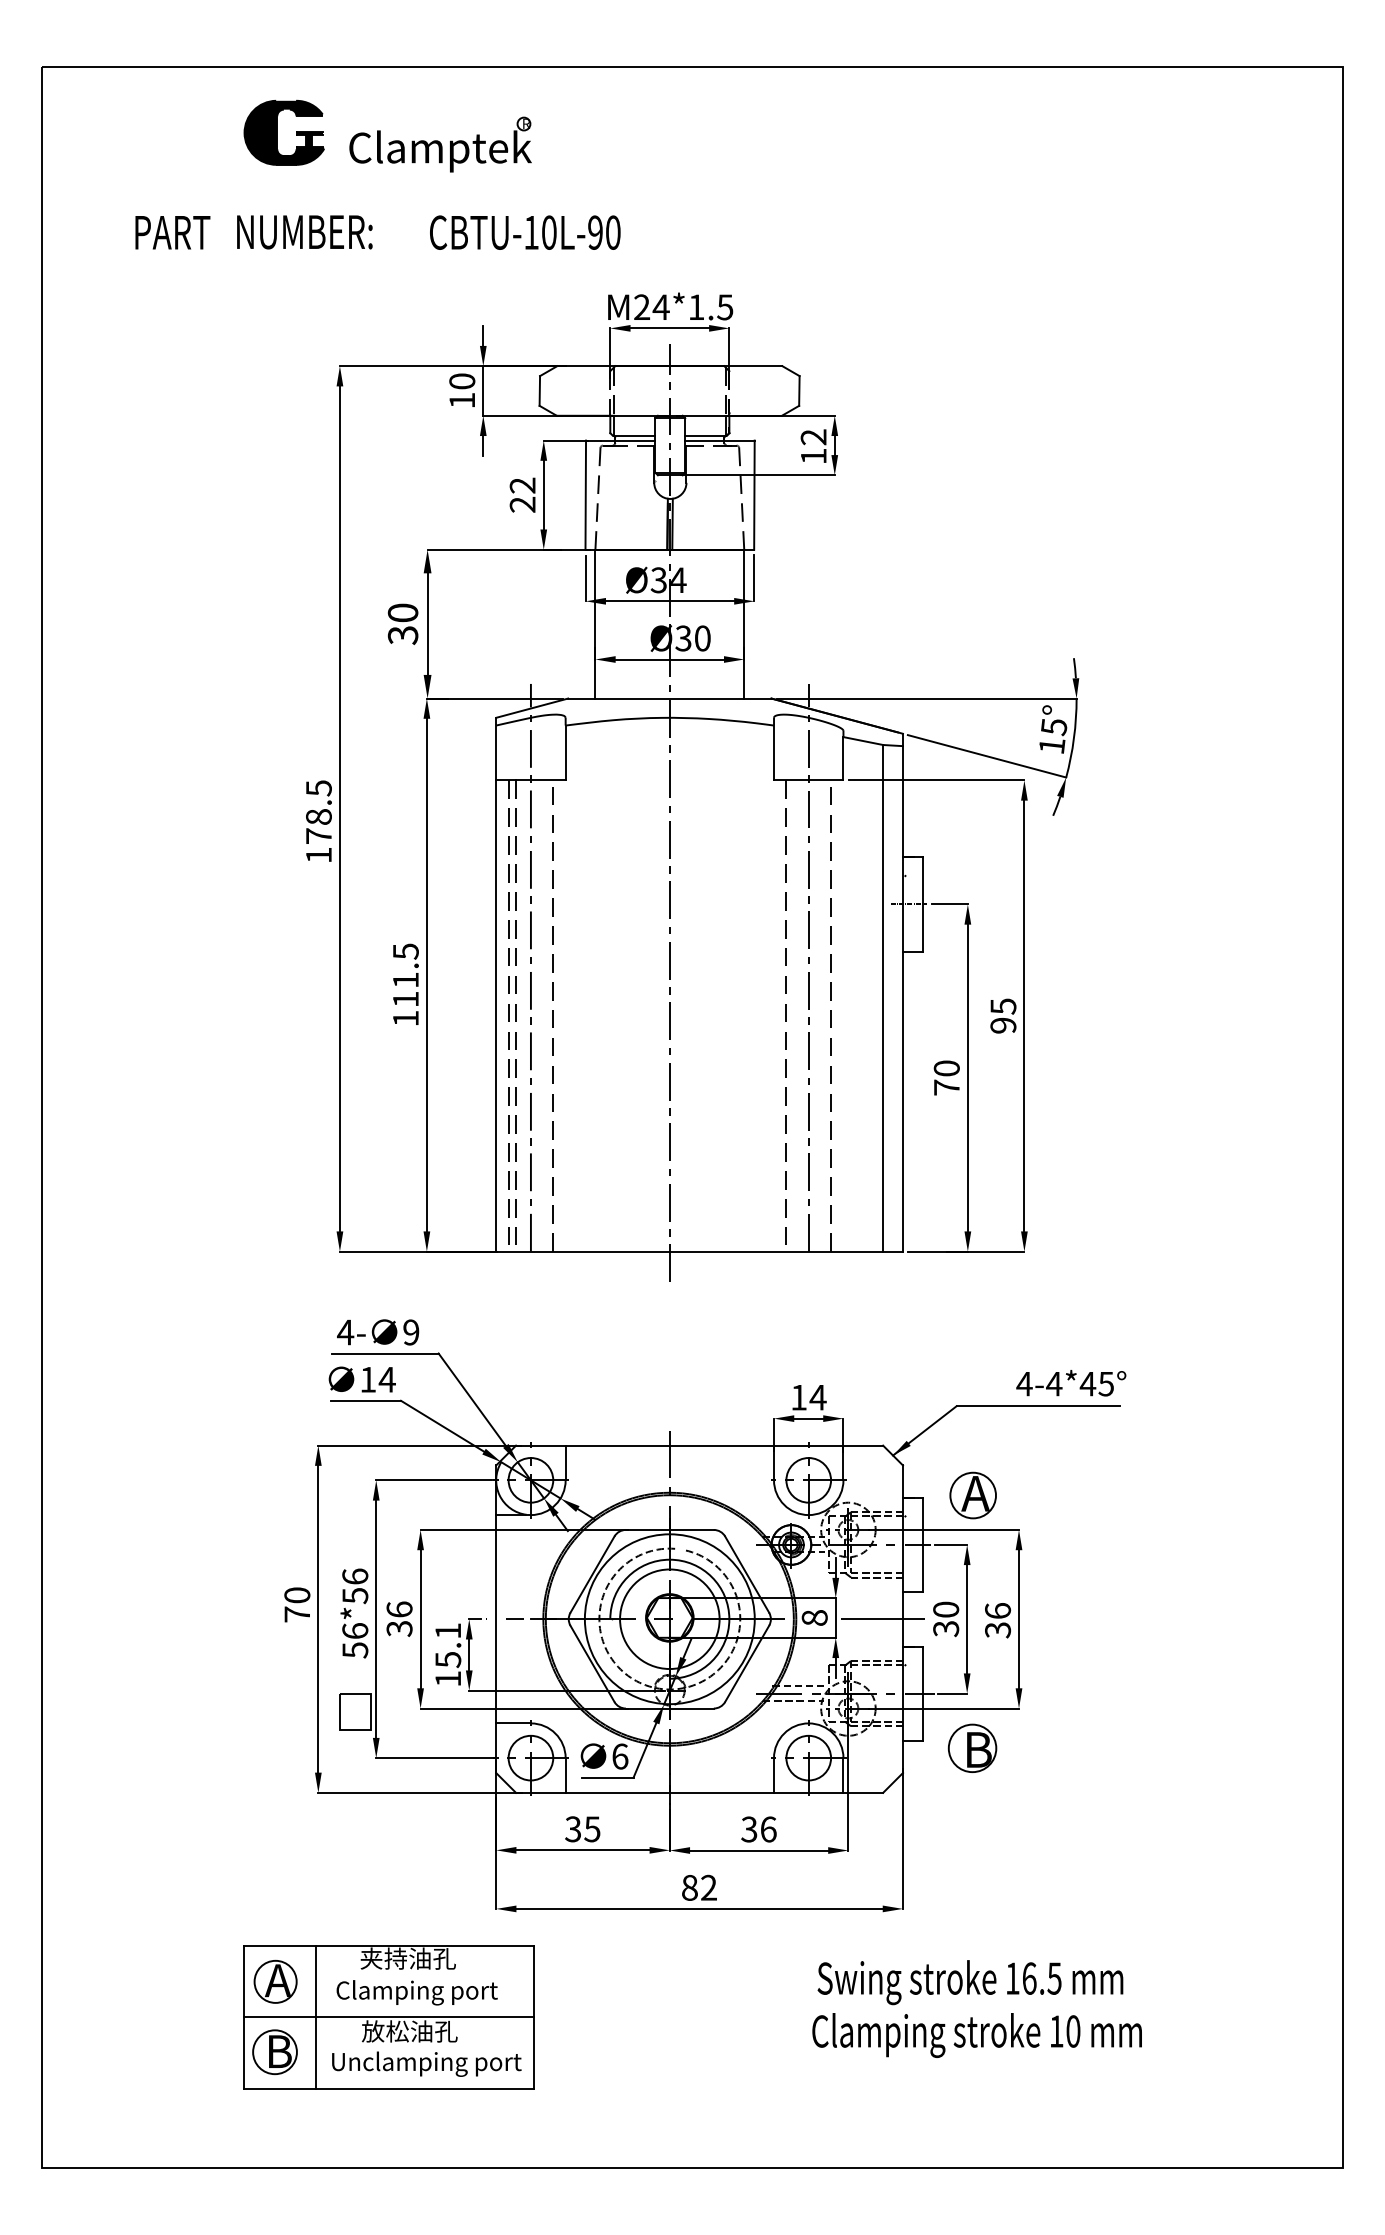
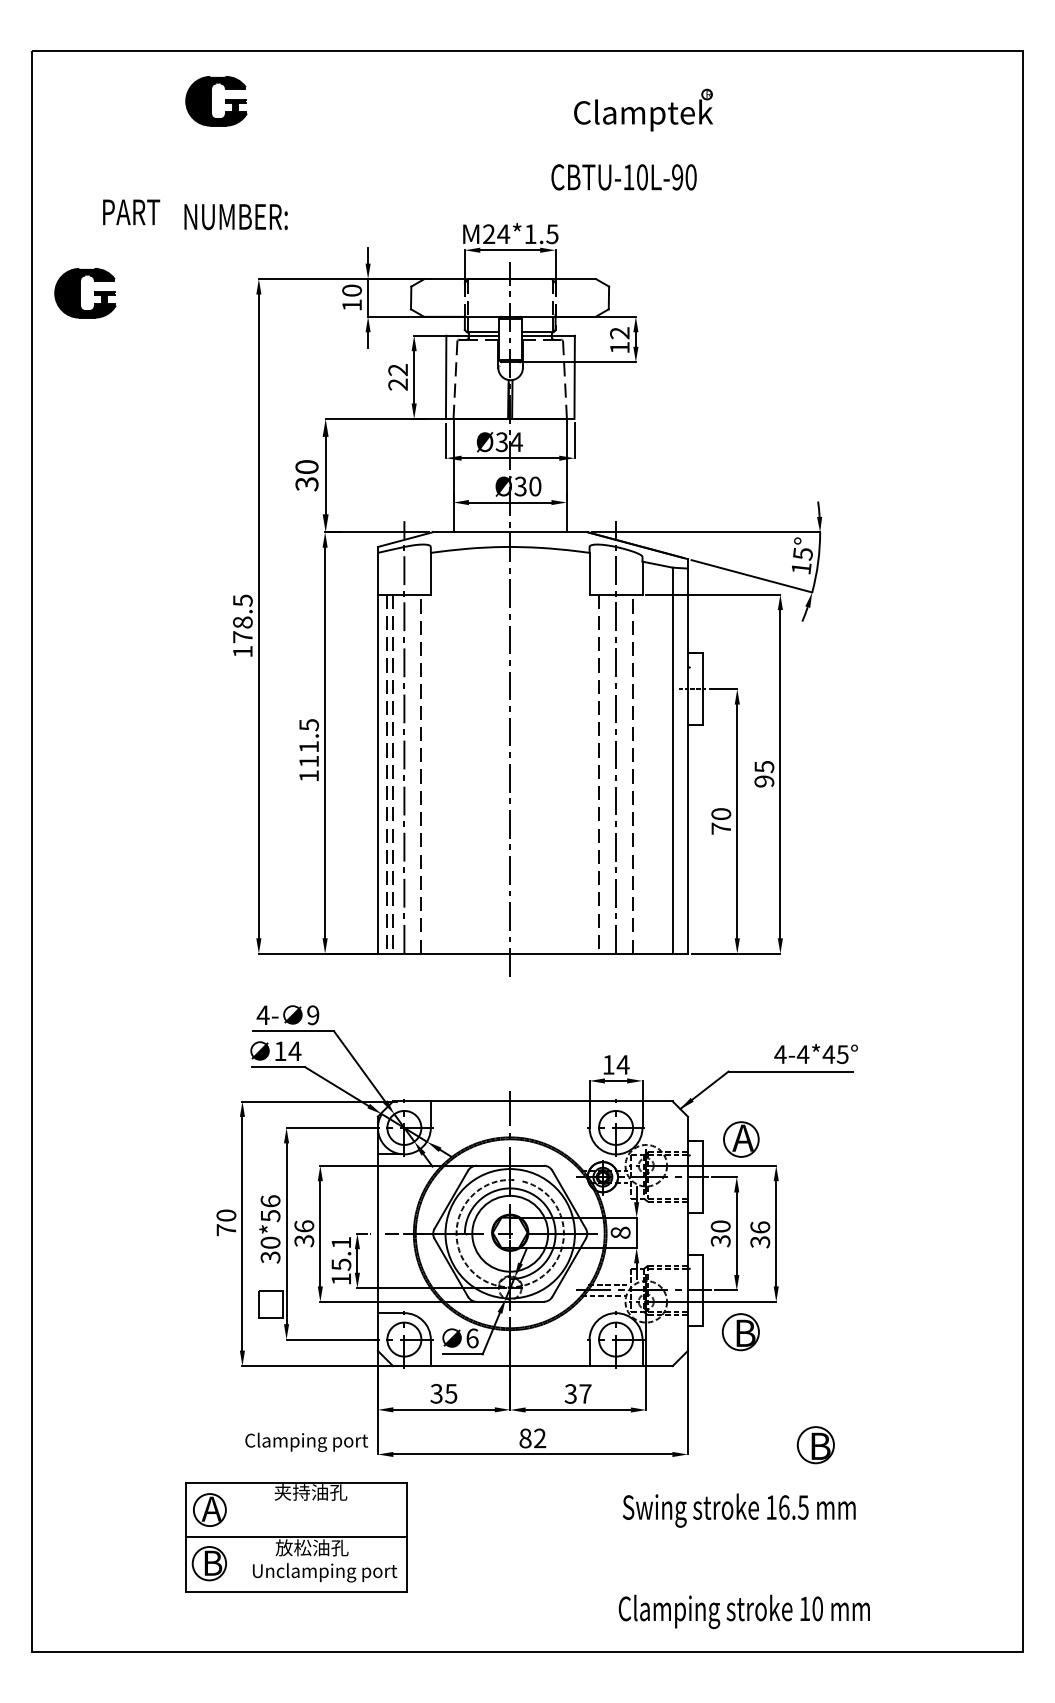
part: (440, 143) -> (643, 109), moved
text: (172, 232) -> (131, 212), moved
text: (304, 232) -> (235, 217), moved
text: (524, 232) -> (623, 177), moved
part: (112, 385) -> (85, 293), added
line: (882, 1618) -> (672, 1233), removed
text: (355, 1639) -> (270, 1249), 56*56 -> 30*56
text: (768, 1828) -> (585, 1393), 36 -> 37
part: (1070, 1897) -> (815, 1445), added
text: (416, 1991) -> (306, 1441), moved
line: (315, 2016) -> (240, 1536), removed
text: (976, 2034) -> (743, 1611), moved

